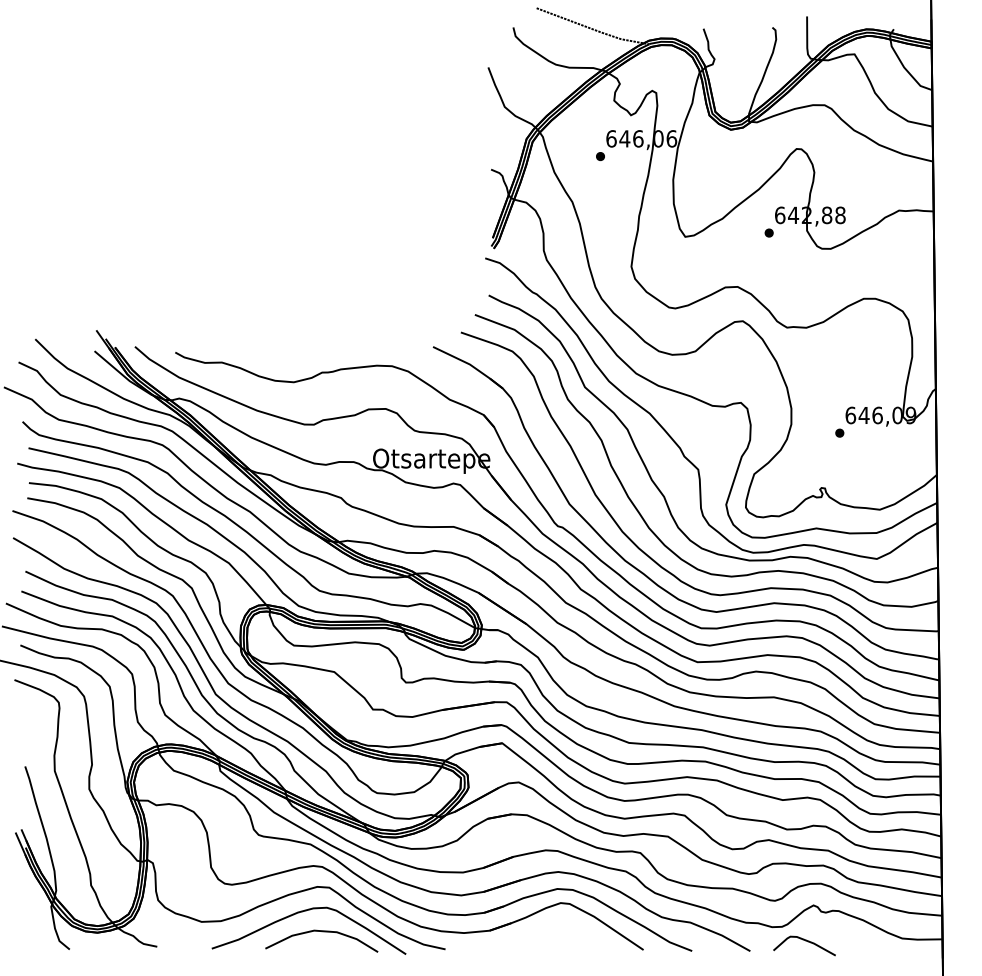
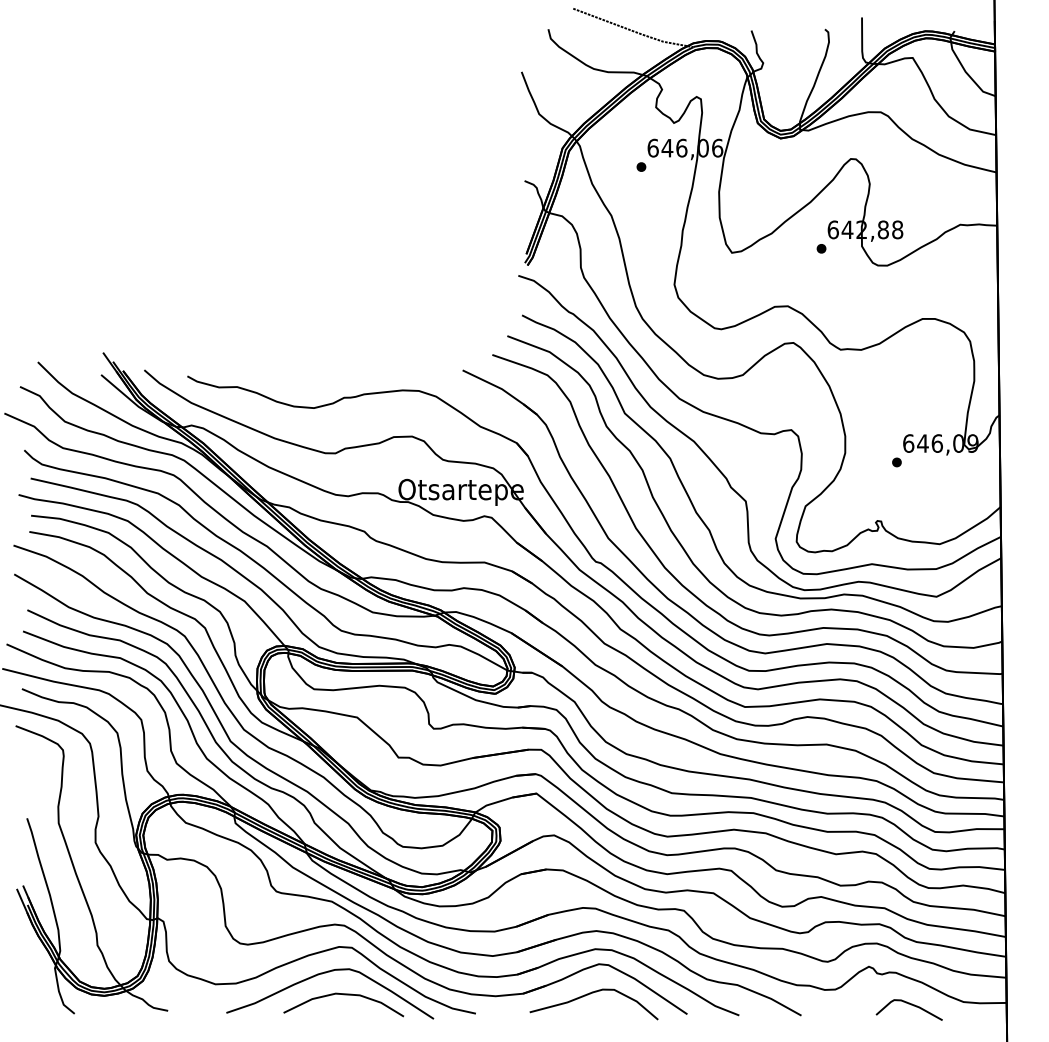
curve: (550, 932) -> (588, 995), added
curve: (803, 940) -> (908, 1004), moved

